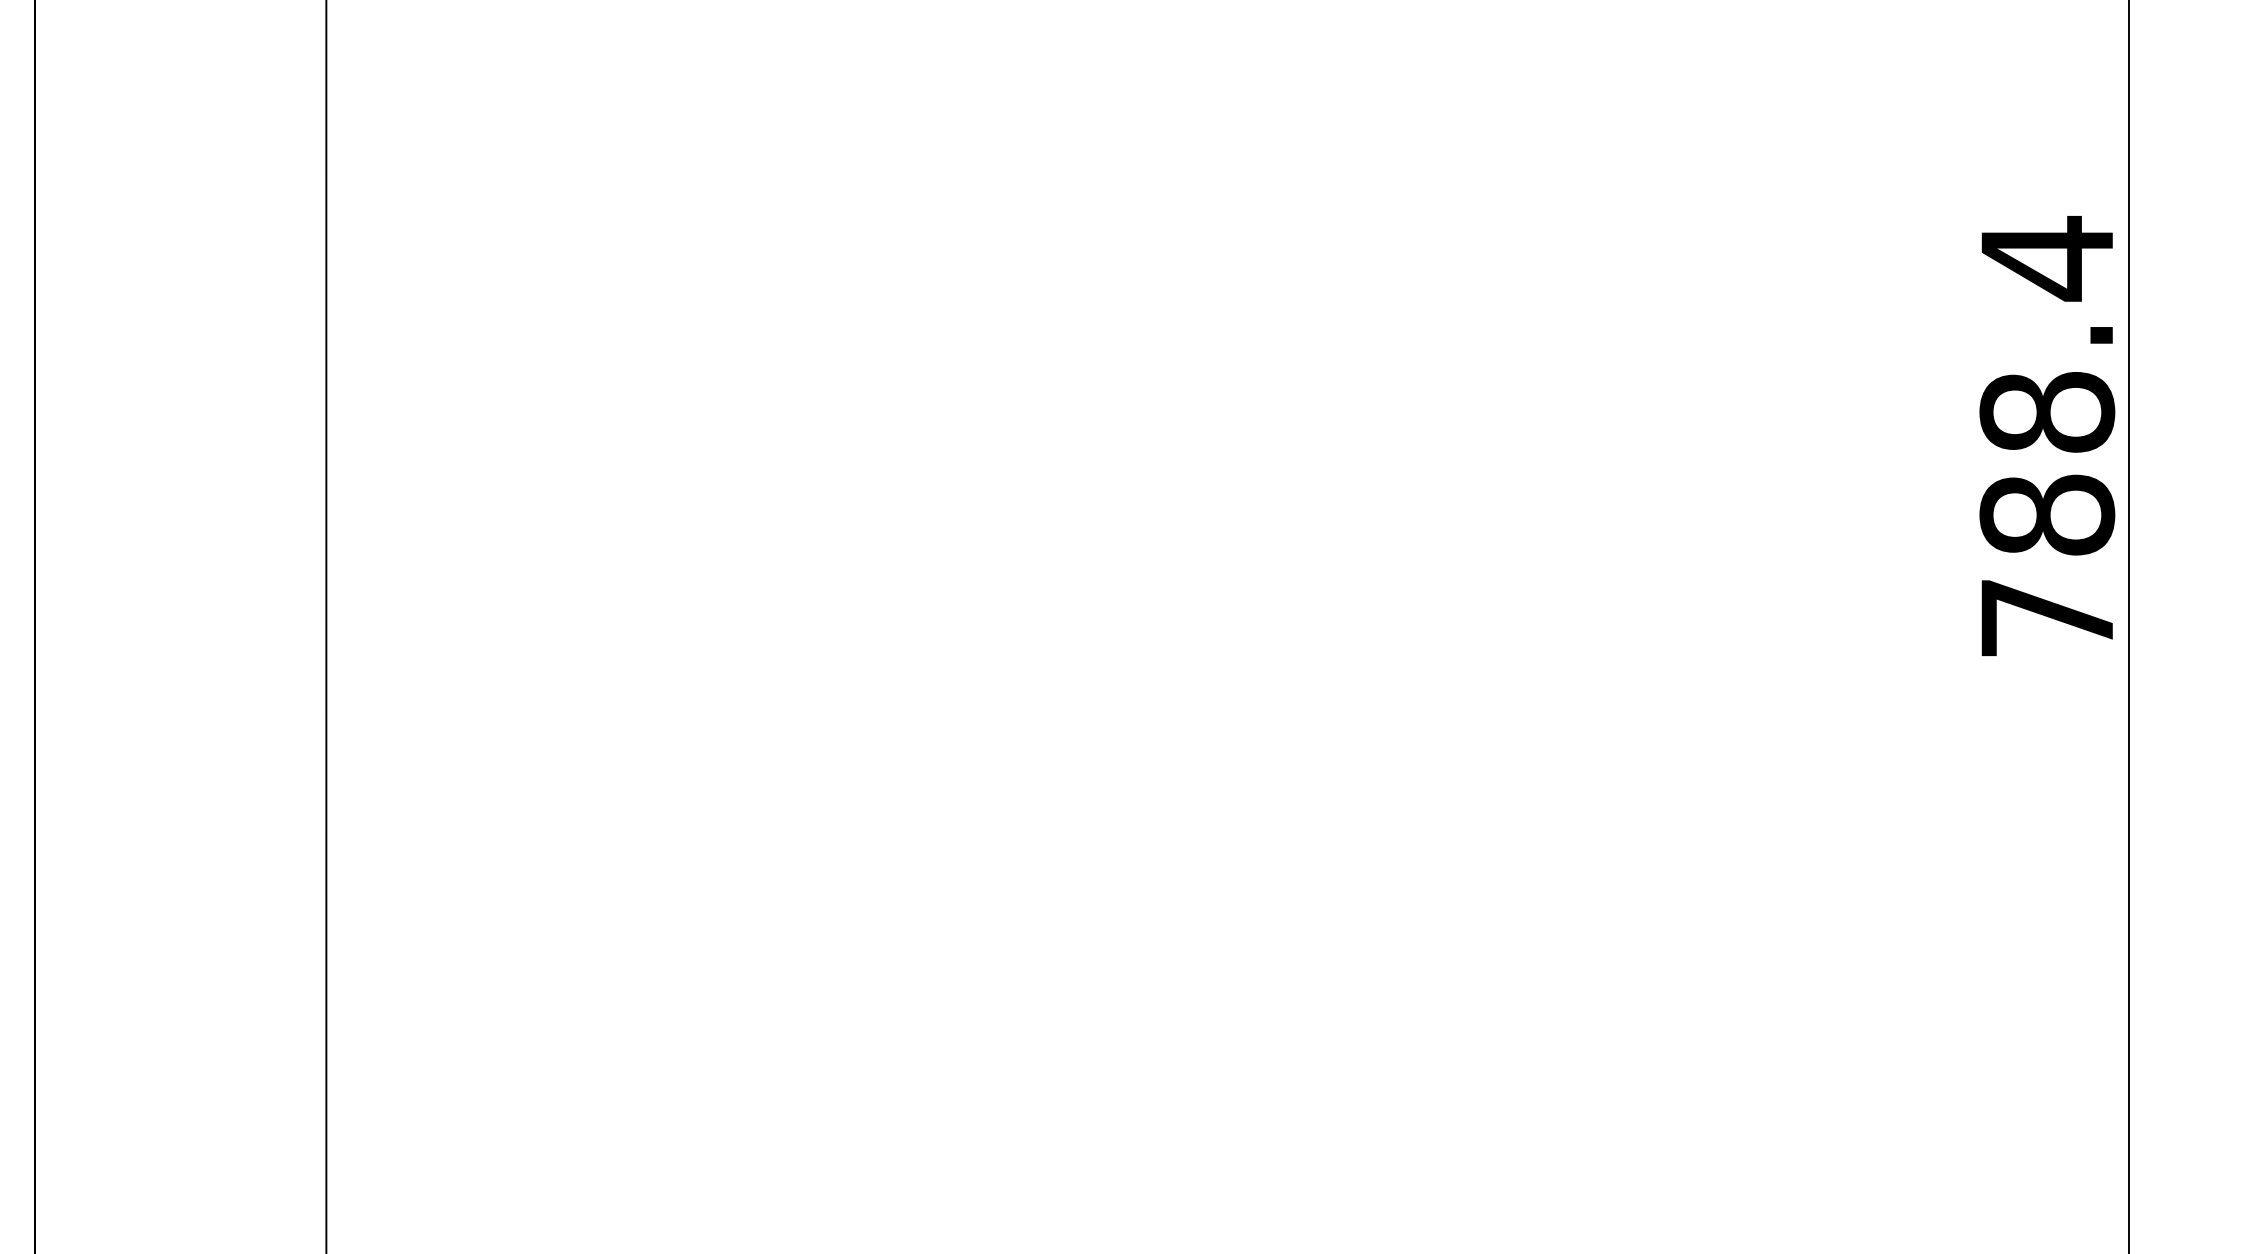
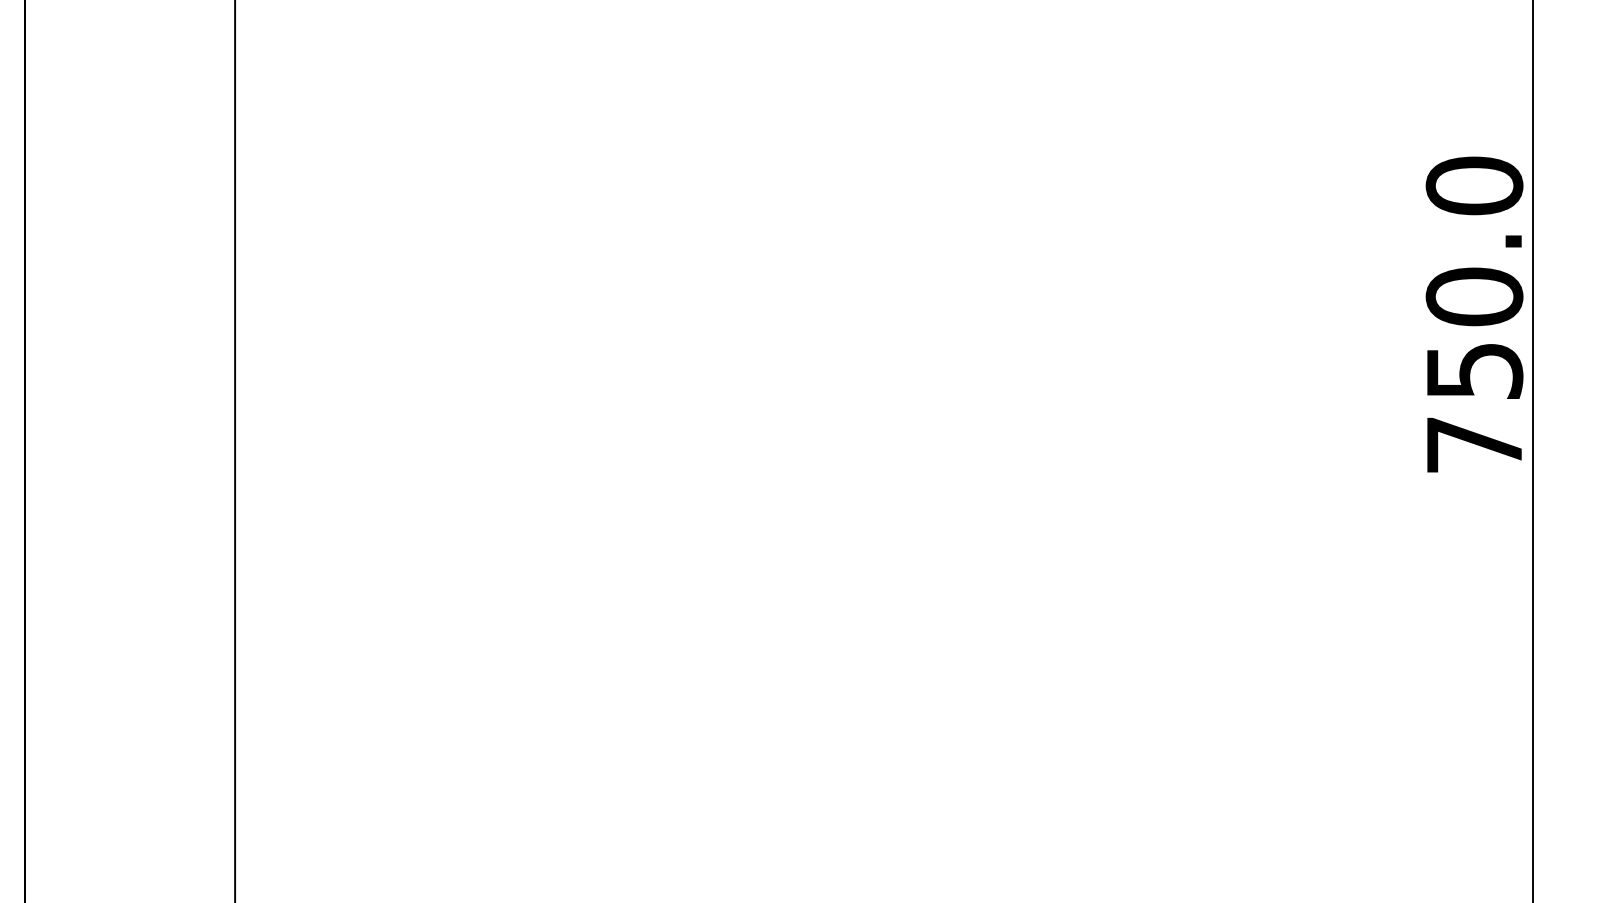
text: (2047, 385) -> (1474, 277), 788.4 -> 750.0

